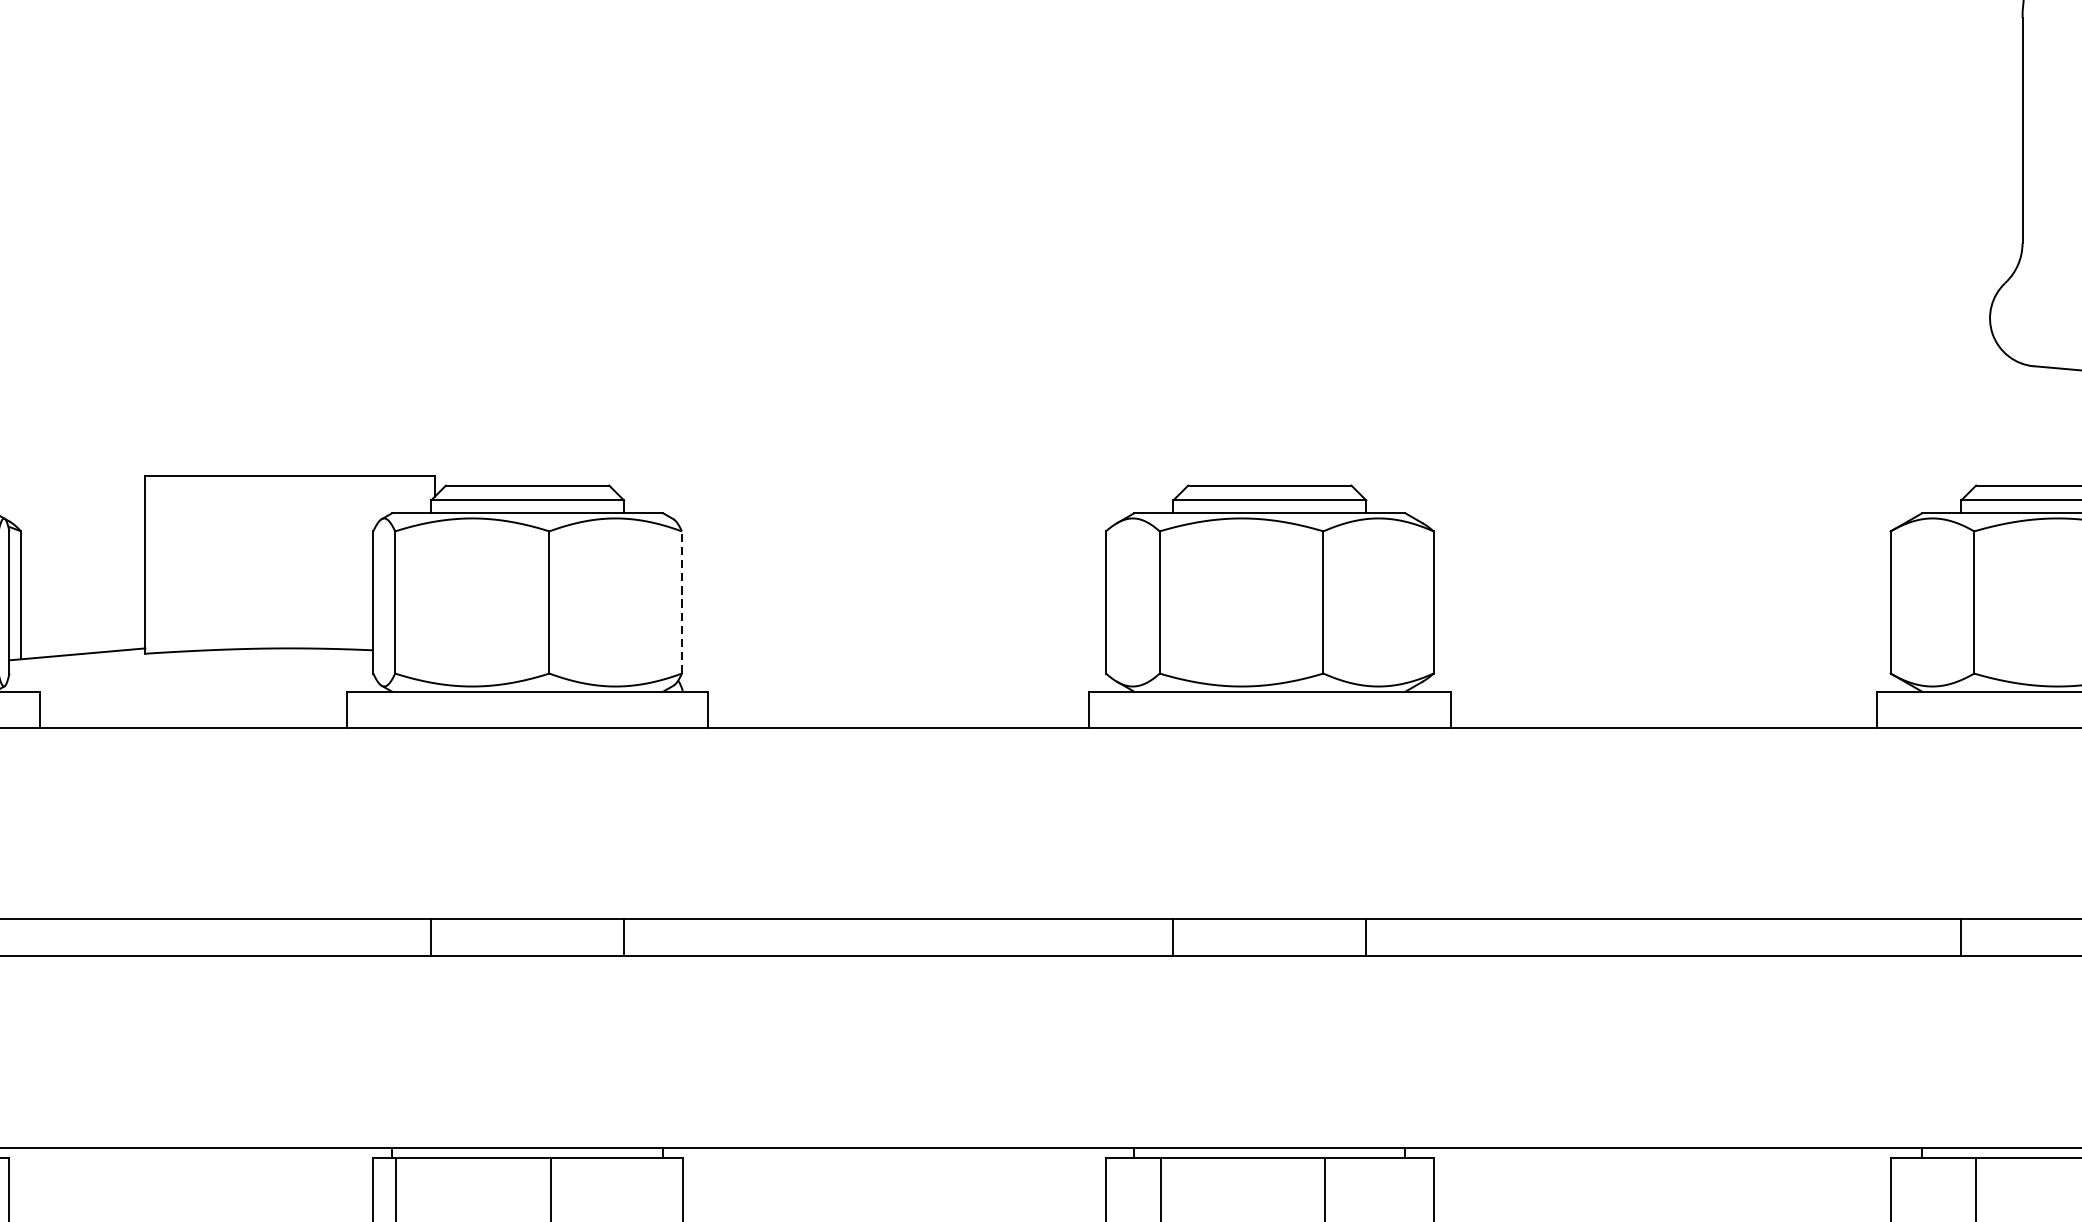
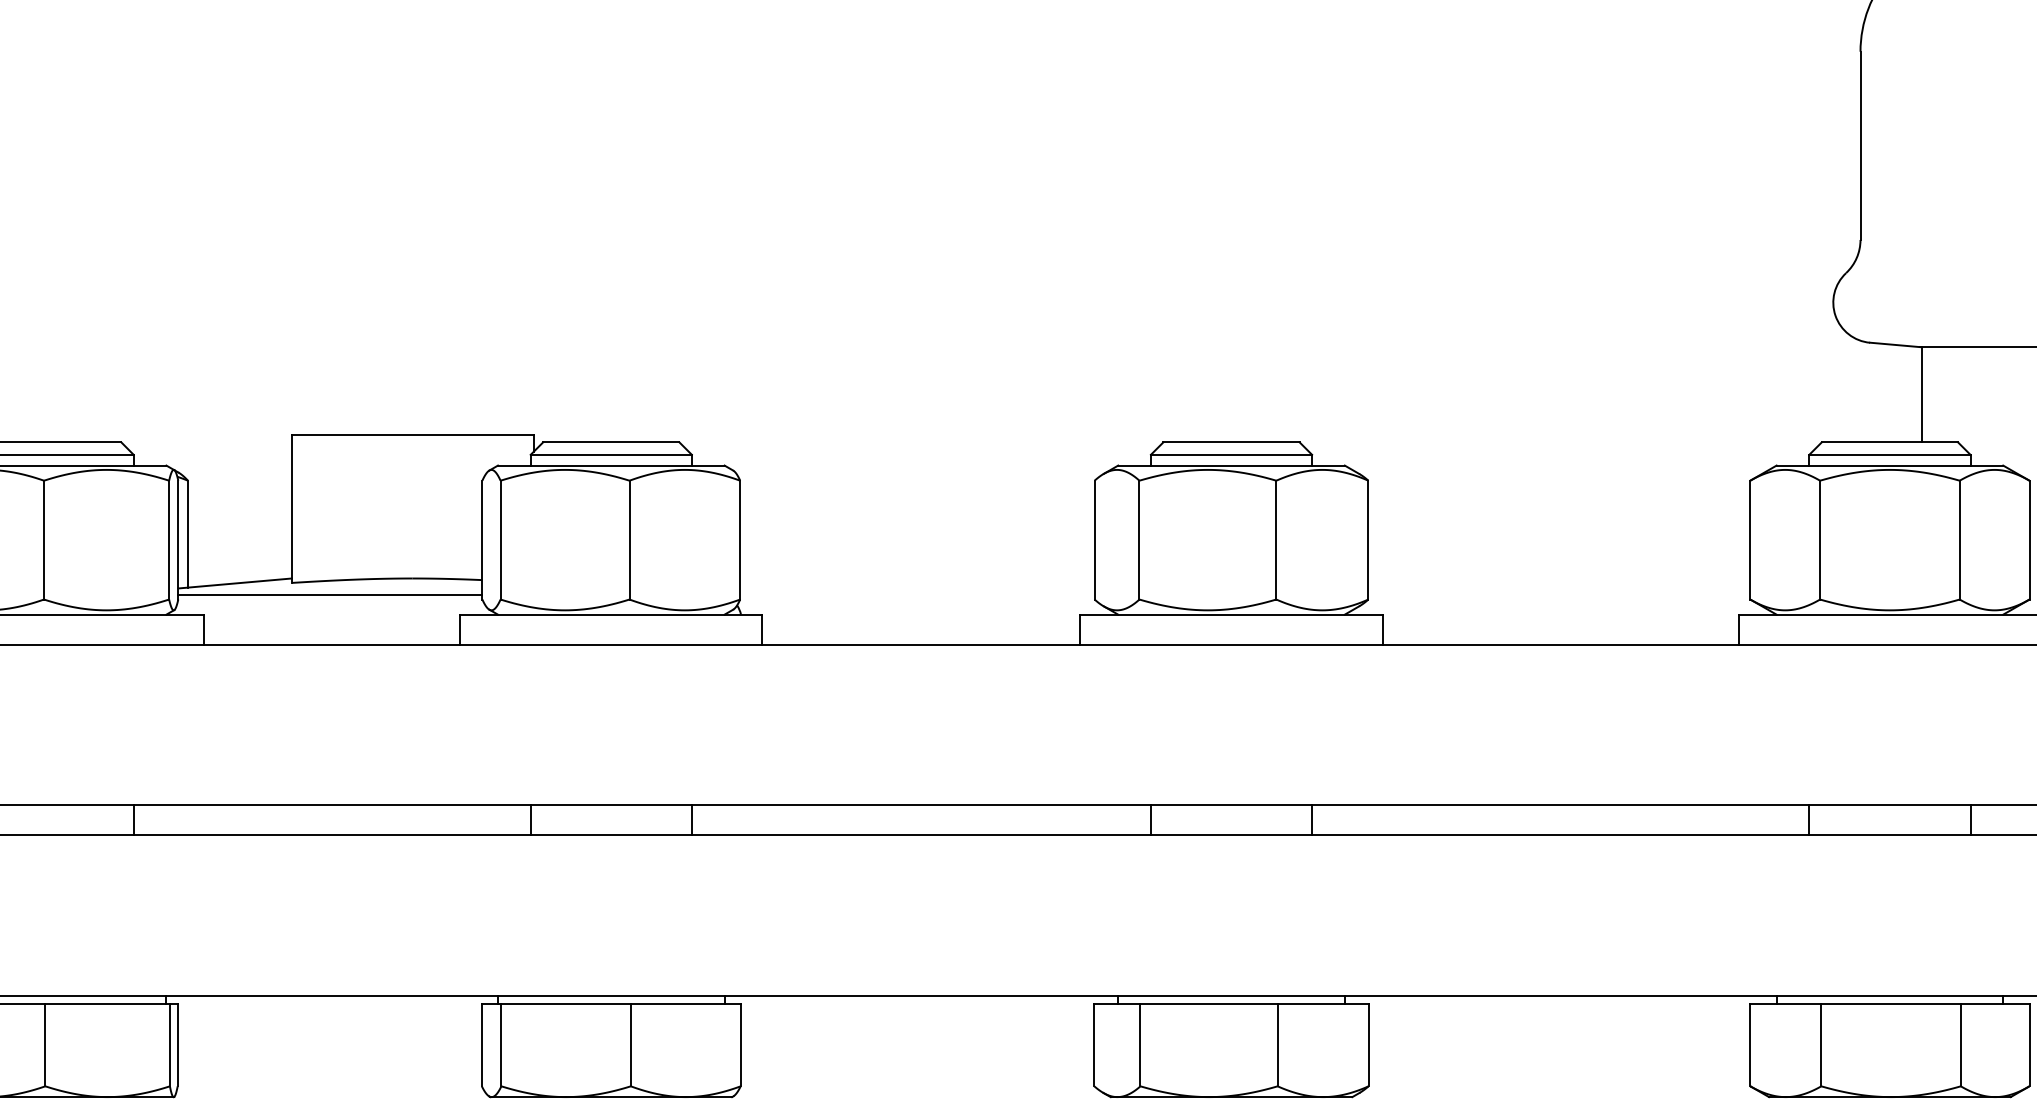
line: (682, 601) -> (740, 539), dashed -> solid
line: (191, 667) -> (330, 594), added

